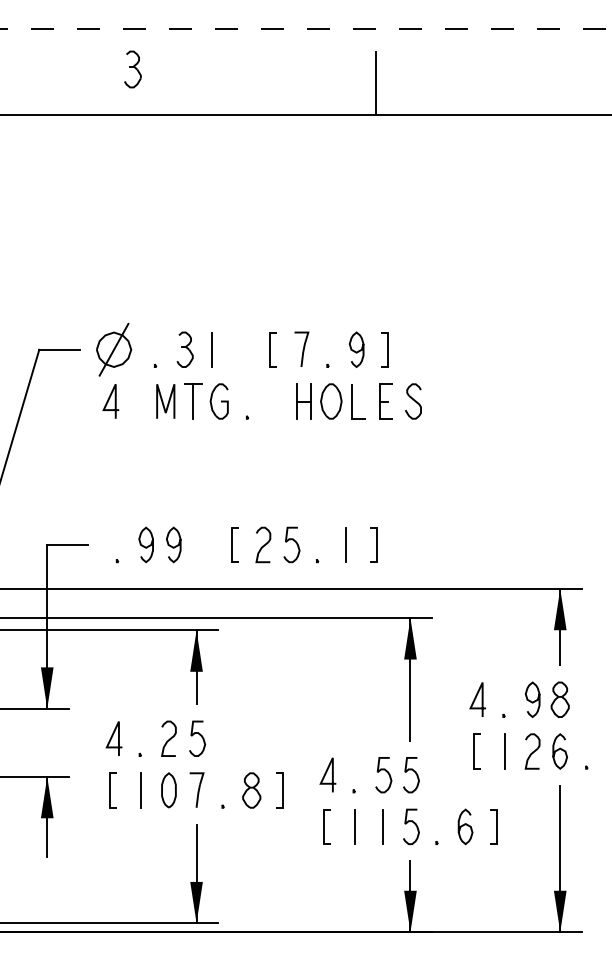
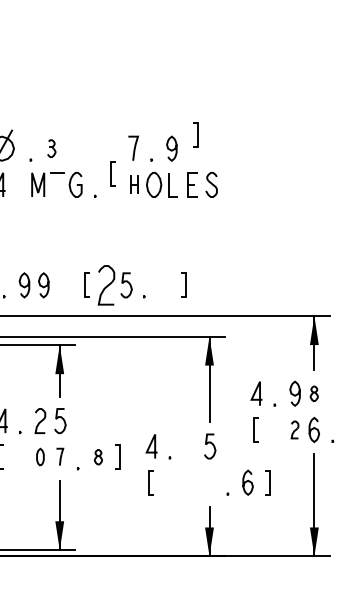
part: (184, 349) -> (51, 148), size x0.7
line: (211, 349) -> (70, 148), removed
line: (270, 349) -> (111, 173), moved
line: (387, 349) -> (197, 135), moved
line: (193, 401) -> (57, 184), removed
part: (303, 401) -> (134, 184), size x0.7
part: (263, 544) -> (106, 285), size x1.6
line: (346, 544) -> (164, 285), removed
part: (559, 699) -> (313, 393), size x0.6
line: (505, 751) -> (276, 429), removed
part: (532, 751) -> (294, 429), size x0.7
curve: (386, 772) -> (192, 444), removed
part: (196, 789) -> (59, 456), size x0.7
line: (141, 790) -> (21, 457), removed
part: (168, 790) -> (40, 457), size x0.7
part: (251, 790) -> (98, 457), size x0.6
curve: (413, 823) -> (211, 480), removed
line: (355, 826) -> (171, 482), removed
line: (382, 826) -> (189, 482), removed

